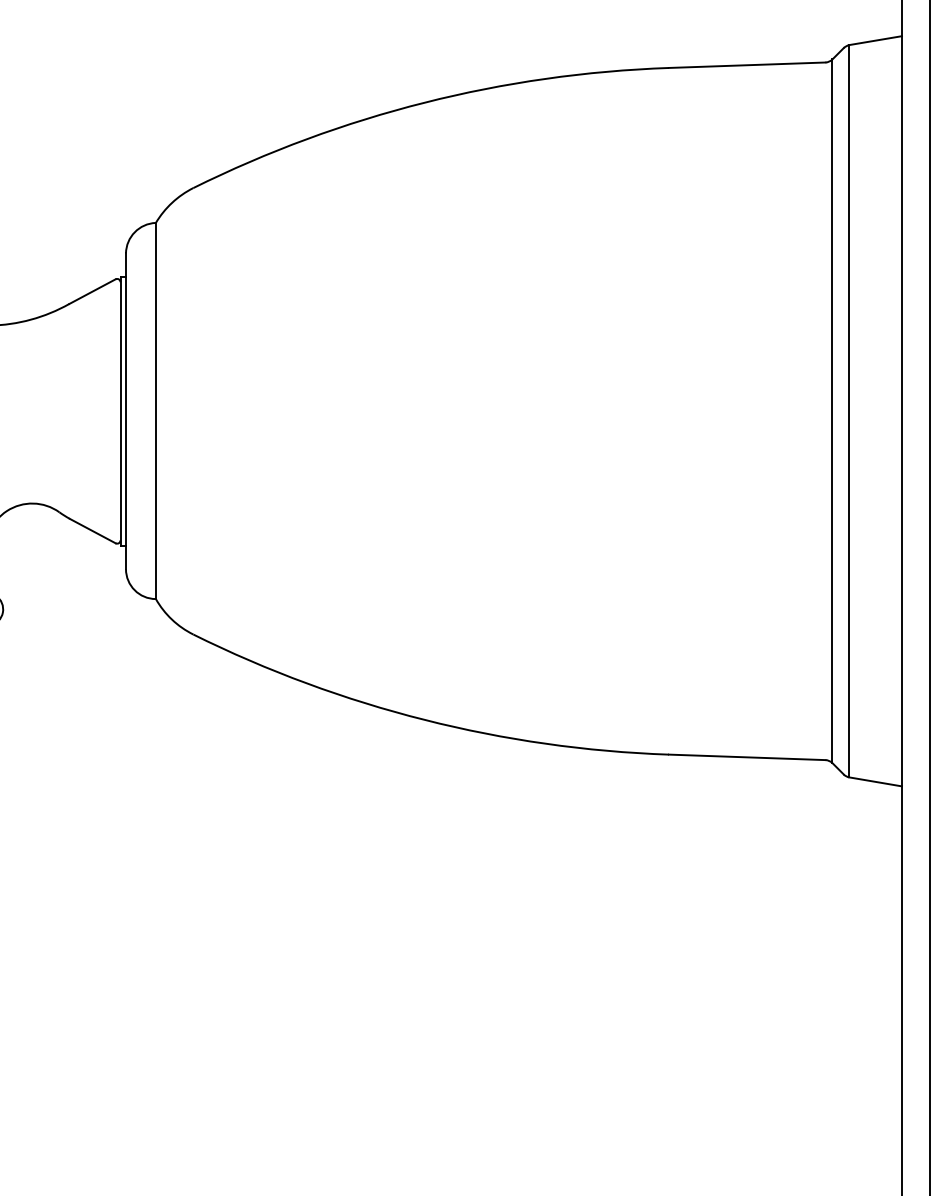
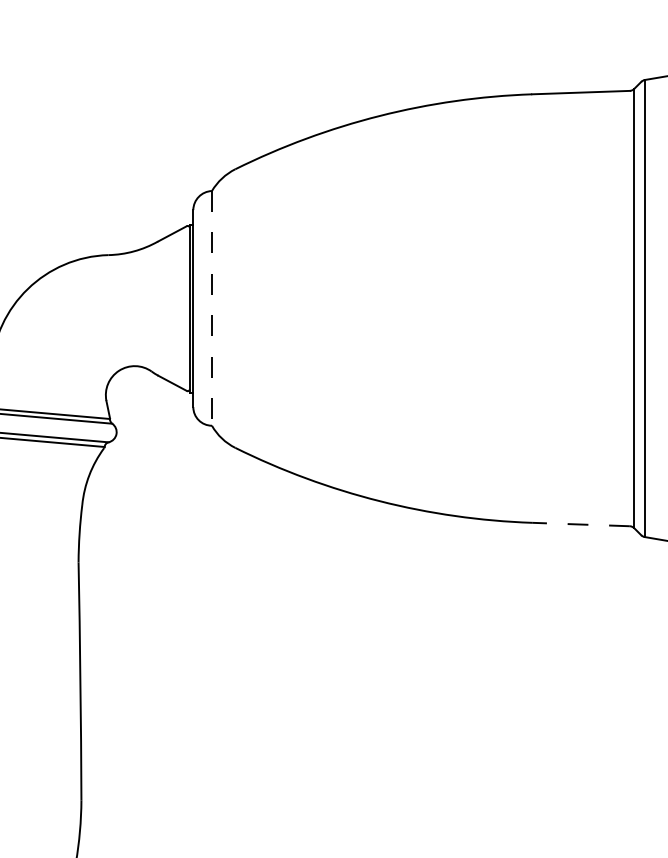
line: (155, 411) -> (211, 308), solid -> dashed
line: (746, 757) -> (580, 524), solid -> dashed

